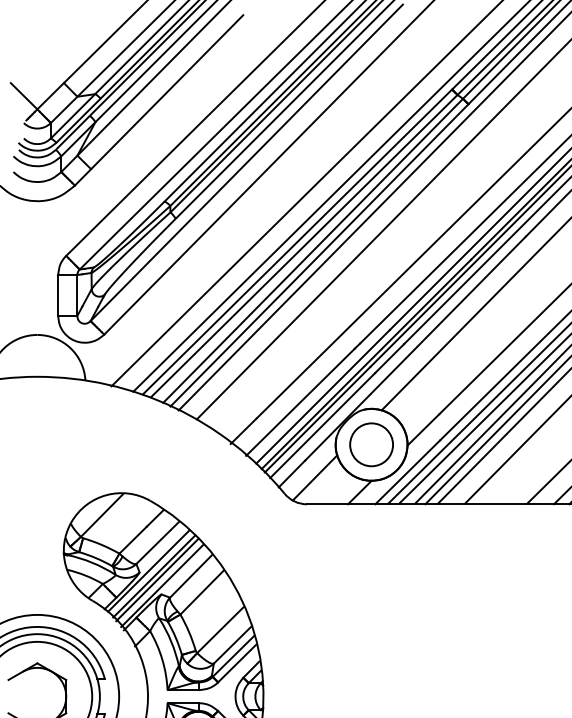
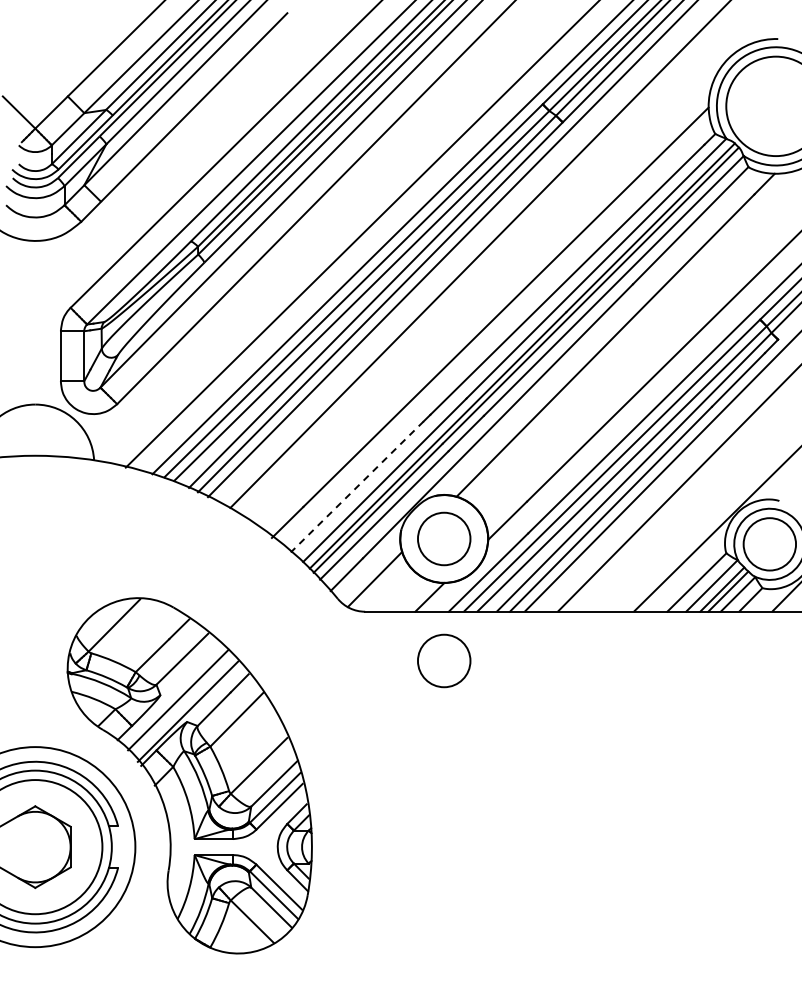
line: (299, 402) -> (356, 487), solid -> dashed
circle: (371, 544) -> (444, 660), added
line: (148, 571) -> (171, 693), removed
line: (156, 580) -> (181, 704), removed

